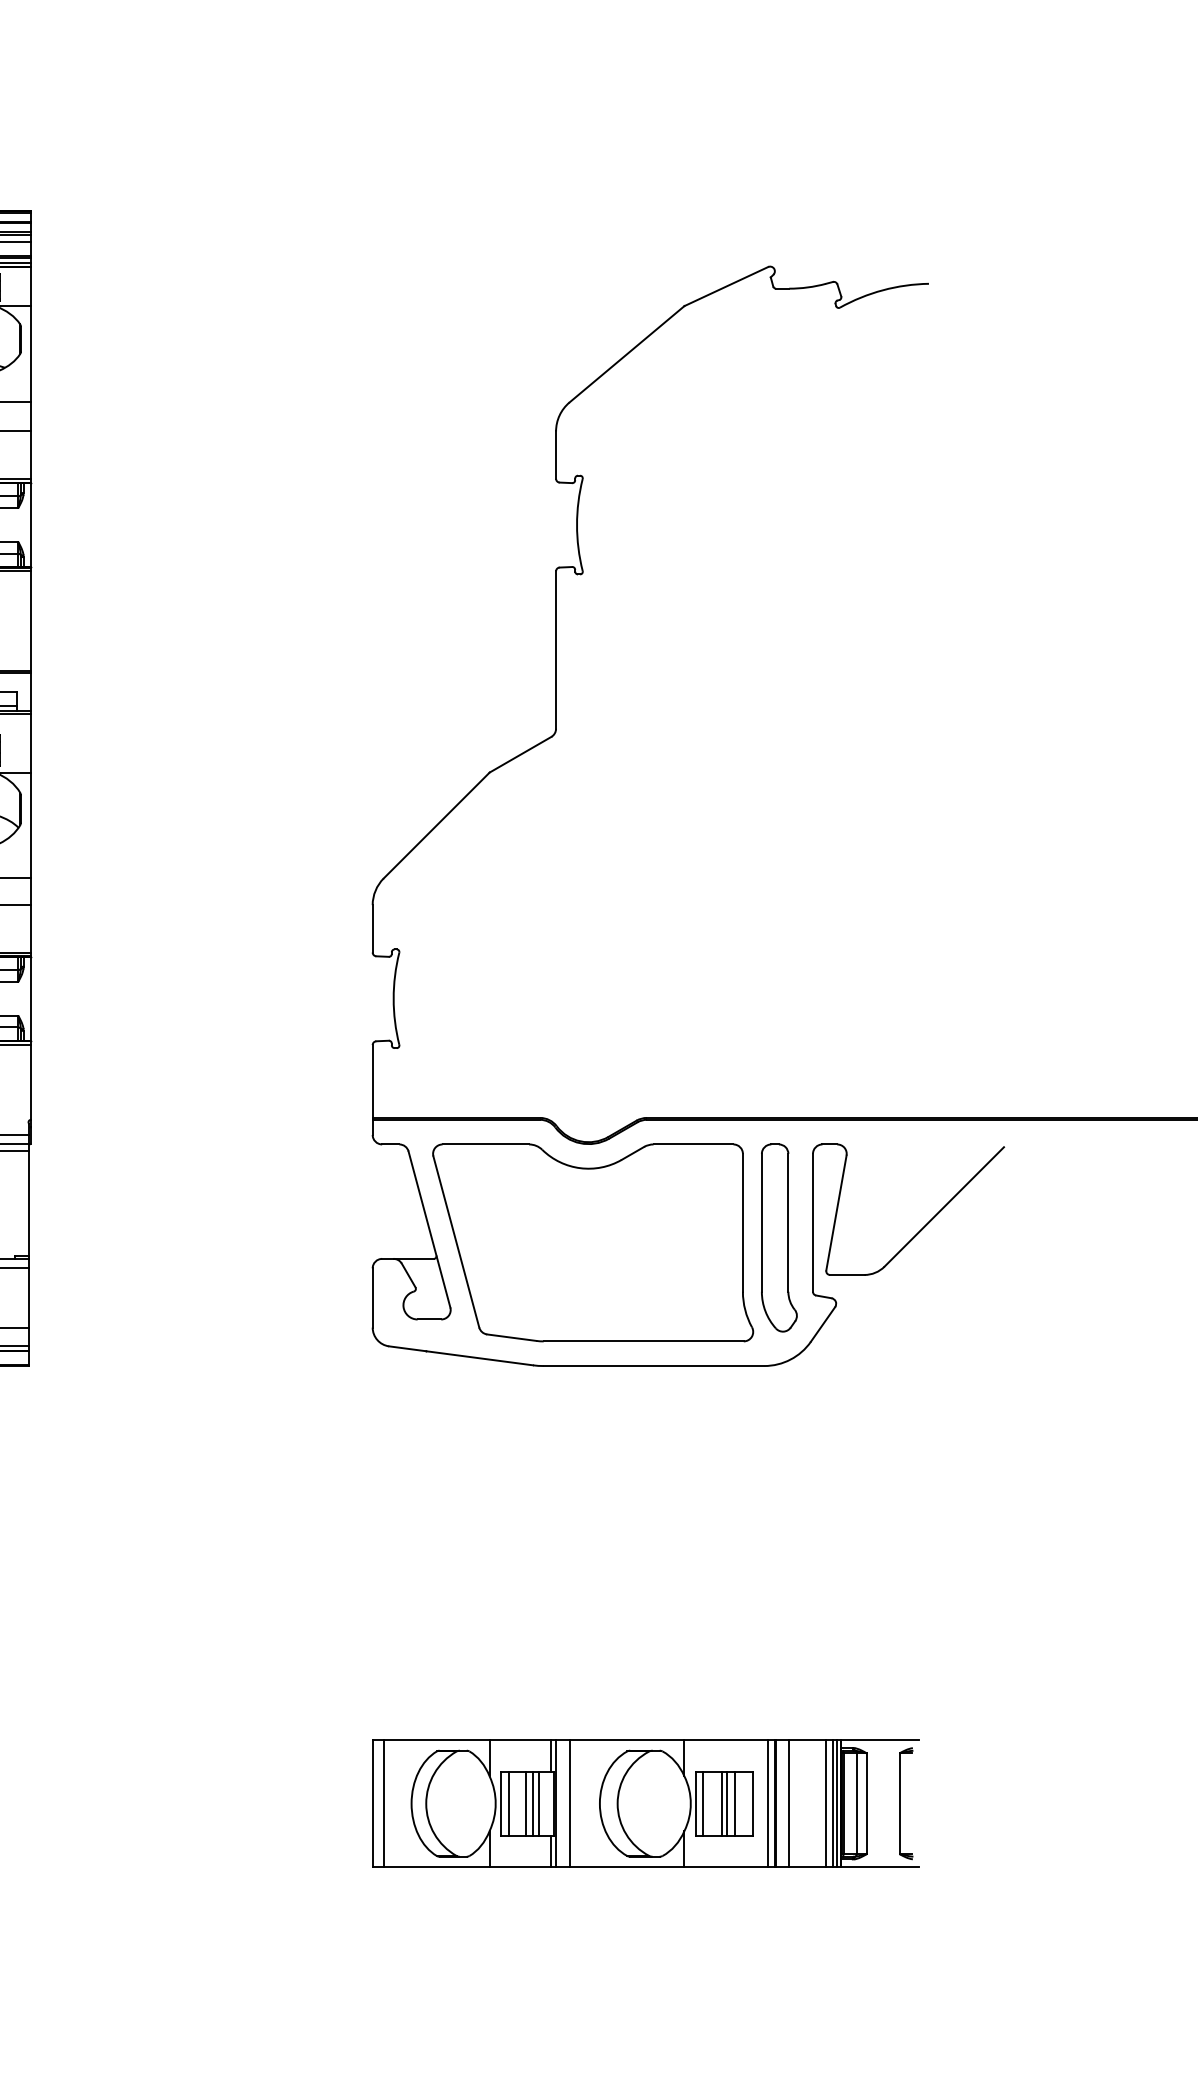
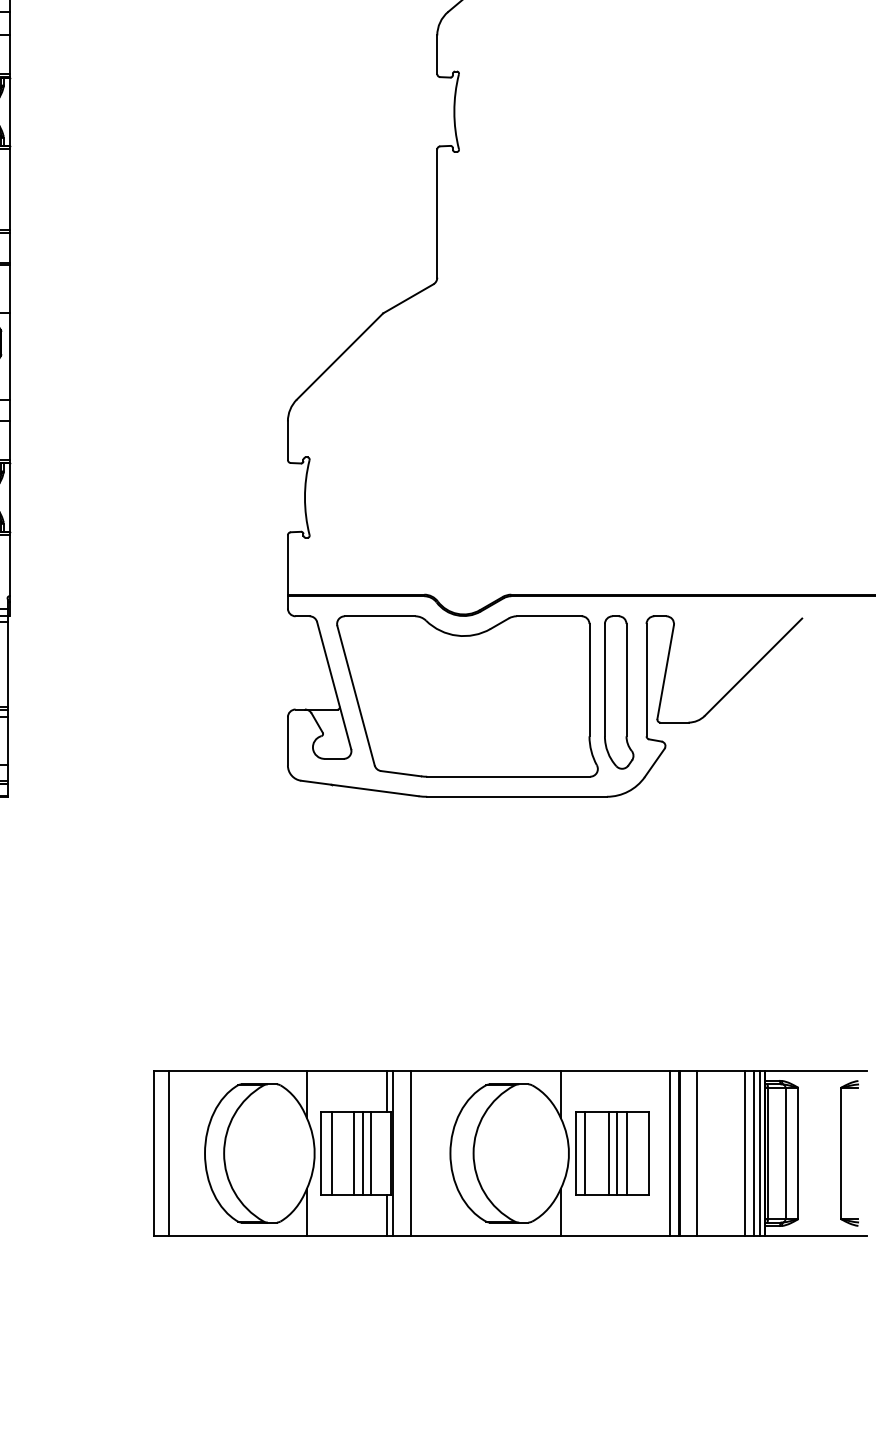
part: (645, 1803) -> (510, 1153), size x1.6

